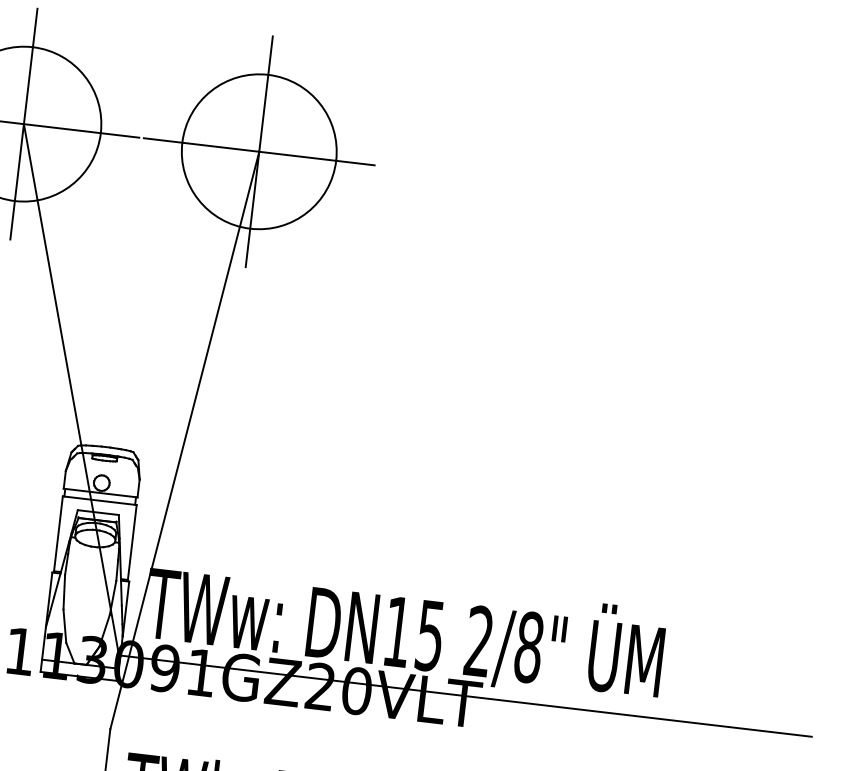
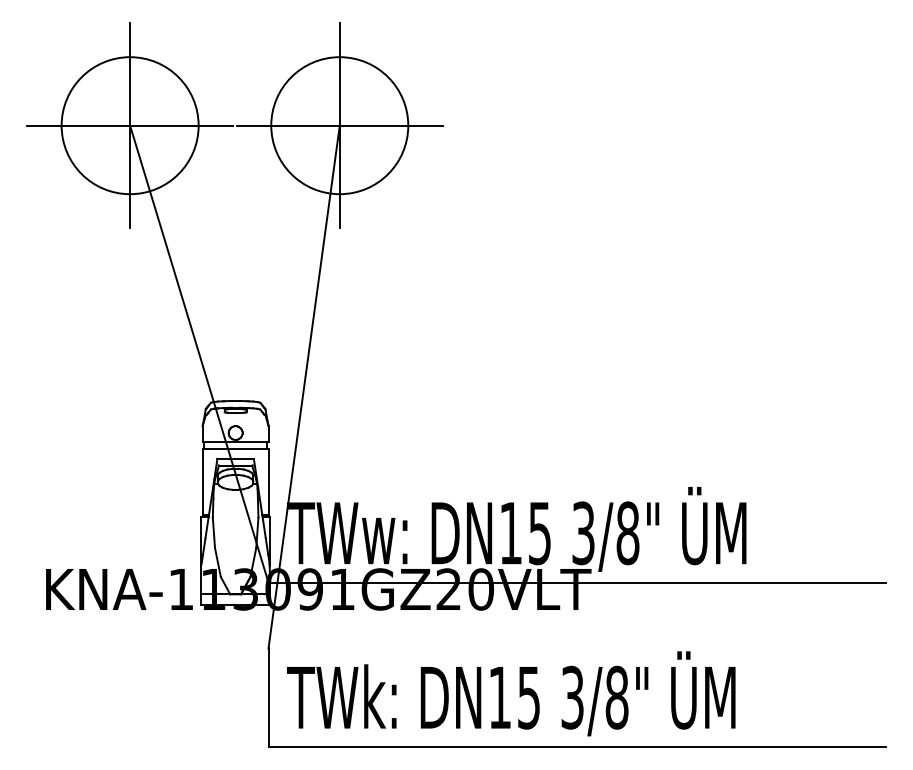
text: (479, 641) -> (583, 533), 2/8" -> 3/8"

